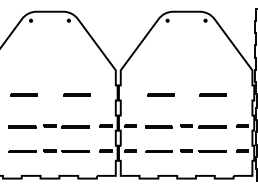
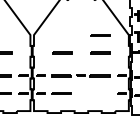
line: (212, 70) -> (100, 35), added
line: (203, 150) -> (93, 92), removed

